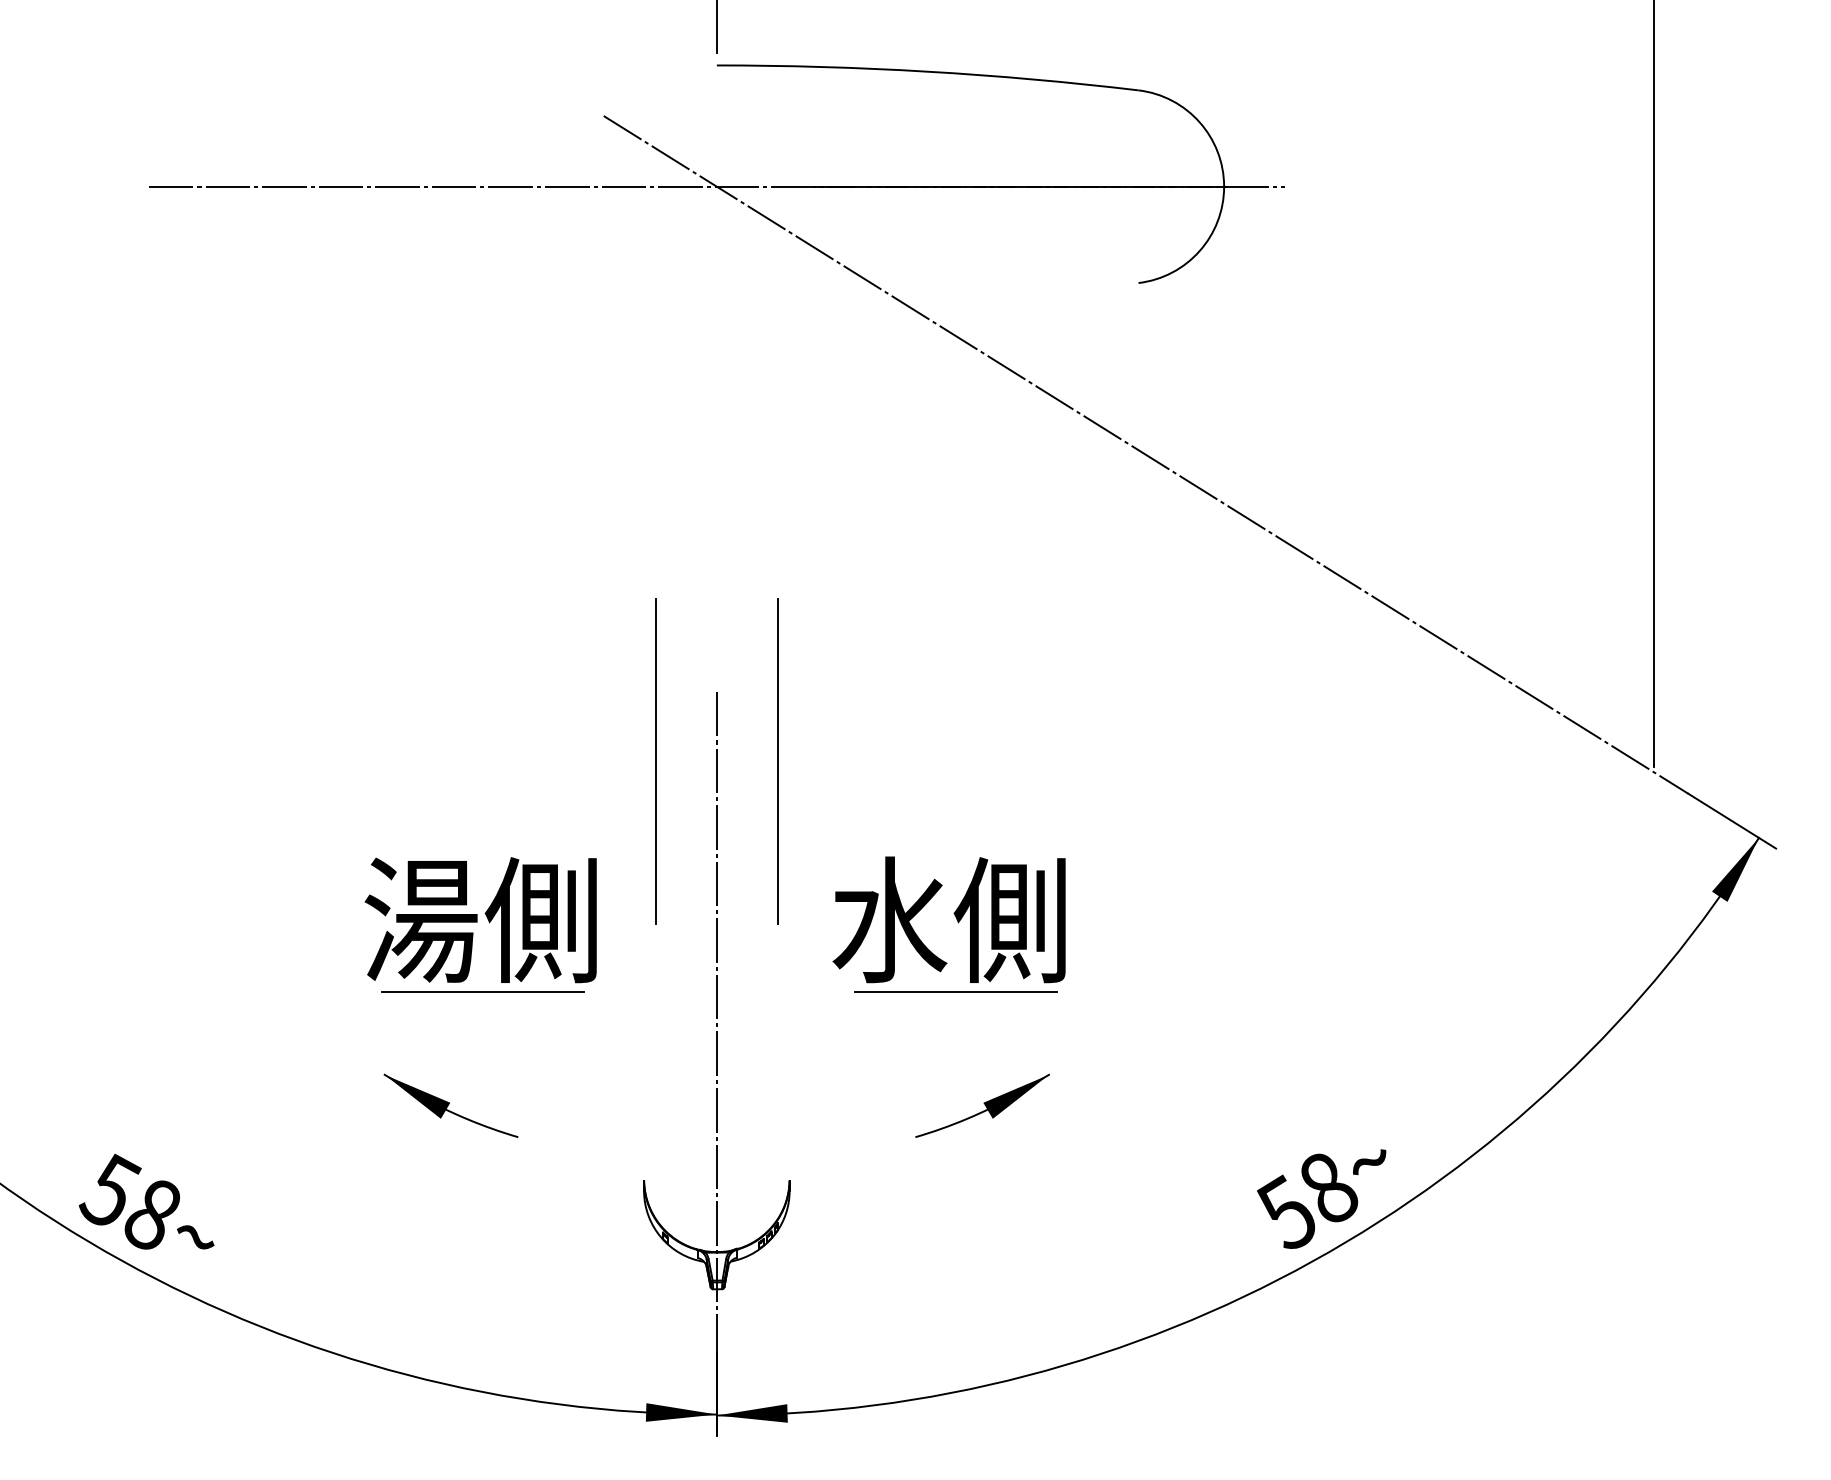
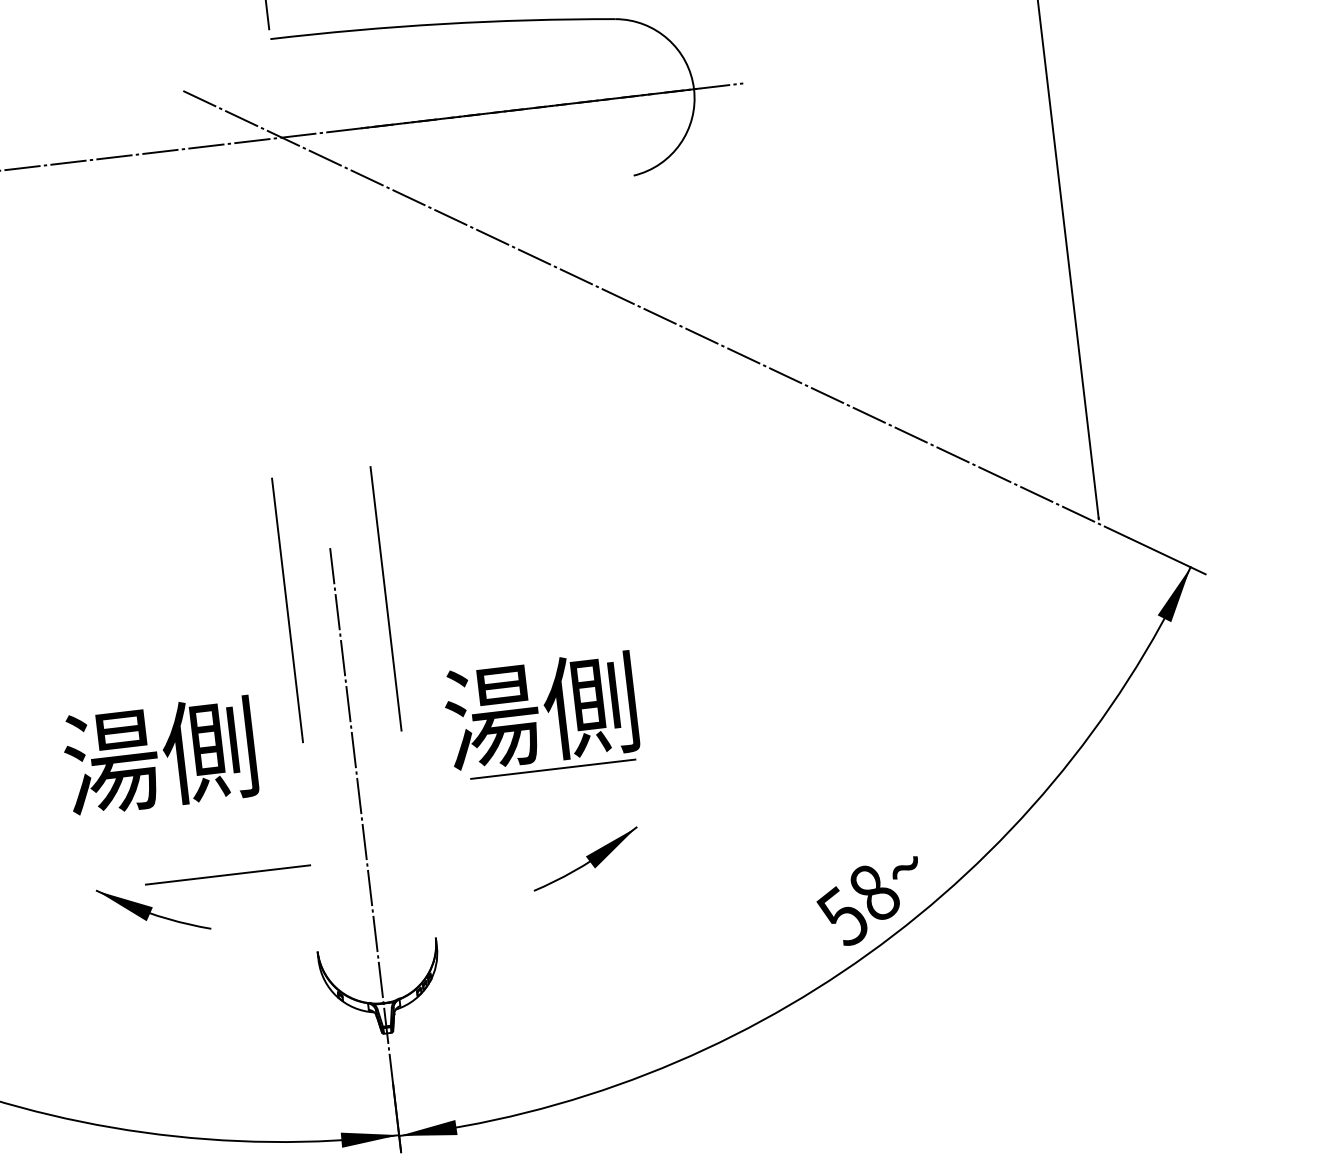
text: (889, 919) -> (492, 716), 水側 -> 湯側
line: (482, 991) -> (227, 874), moved

